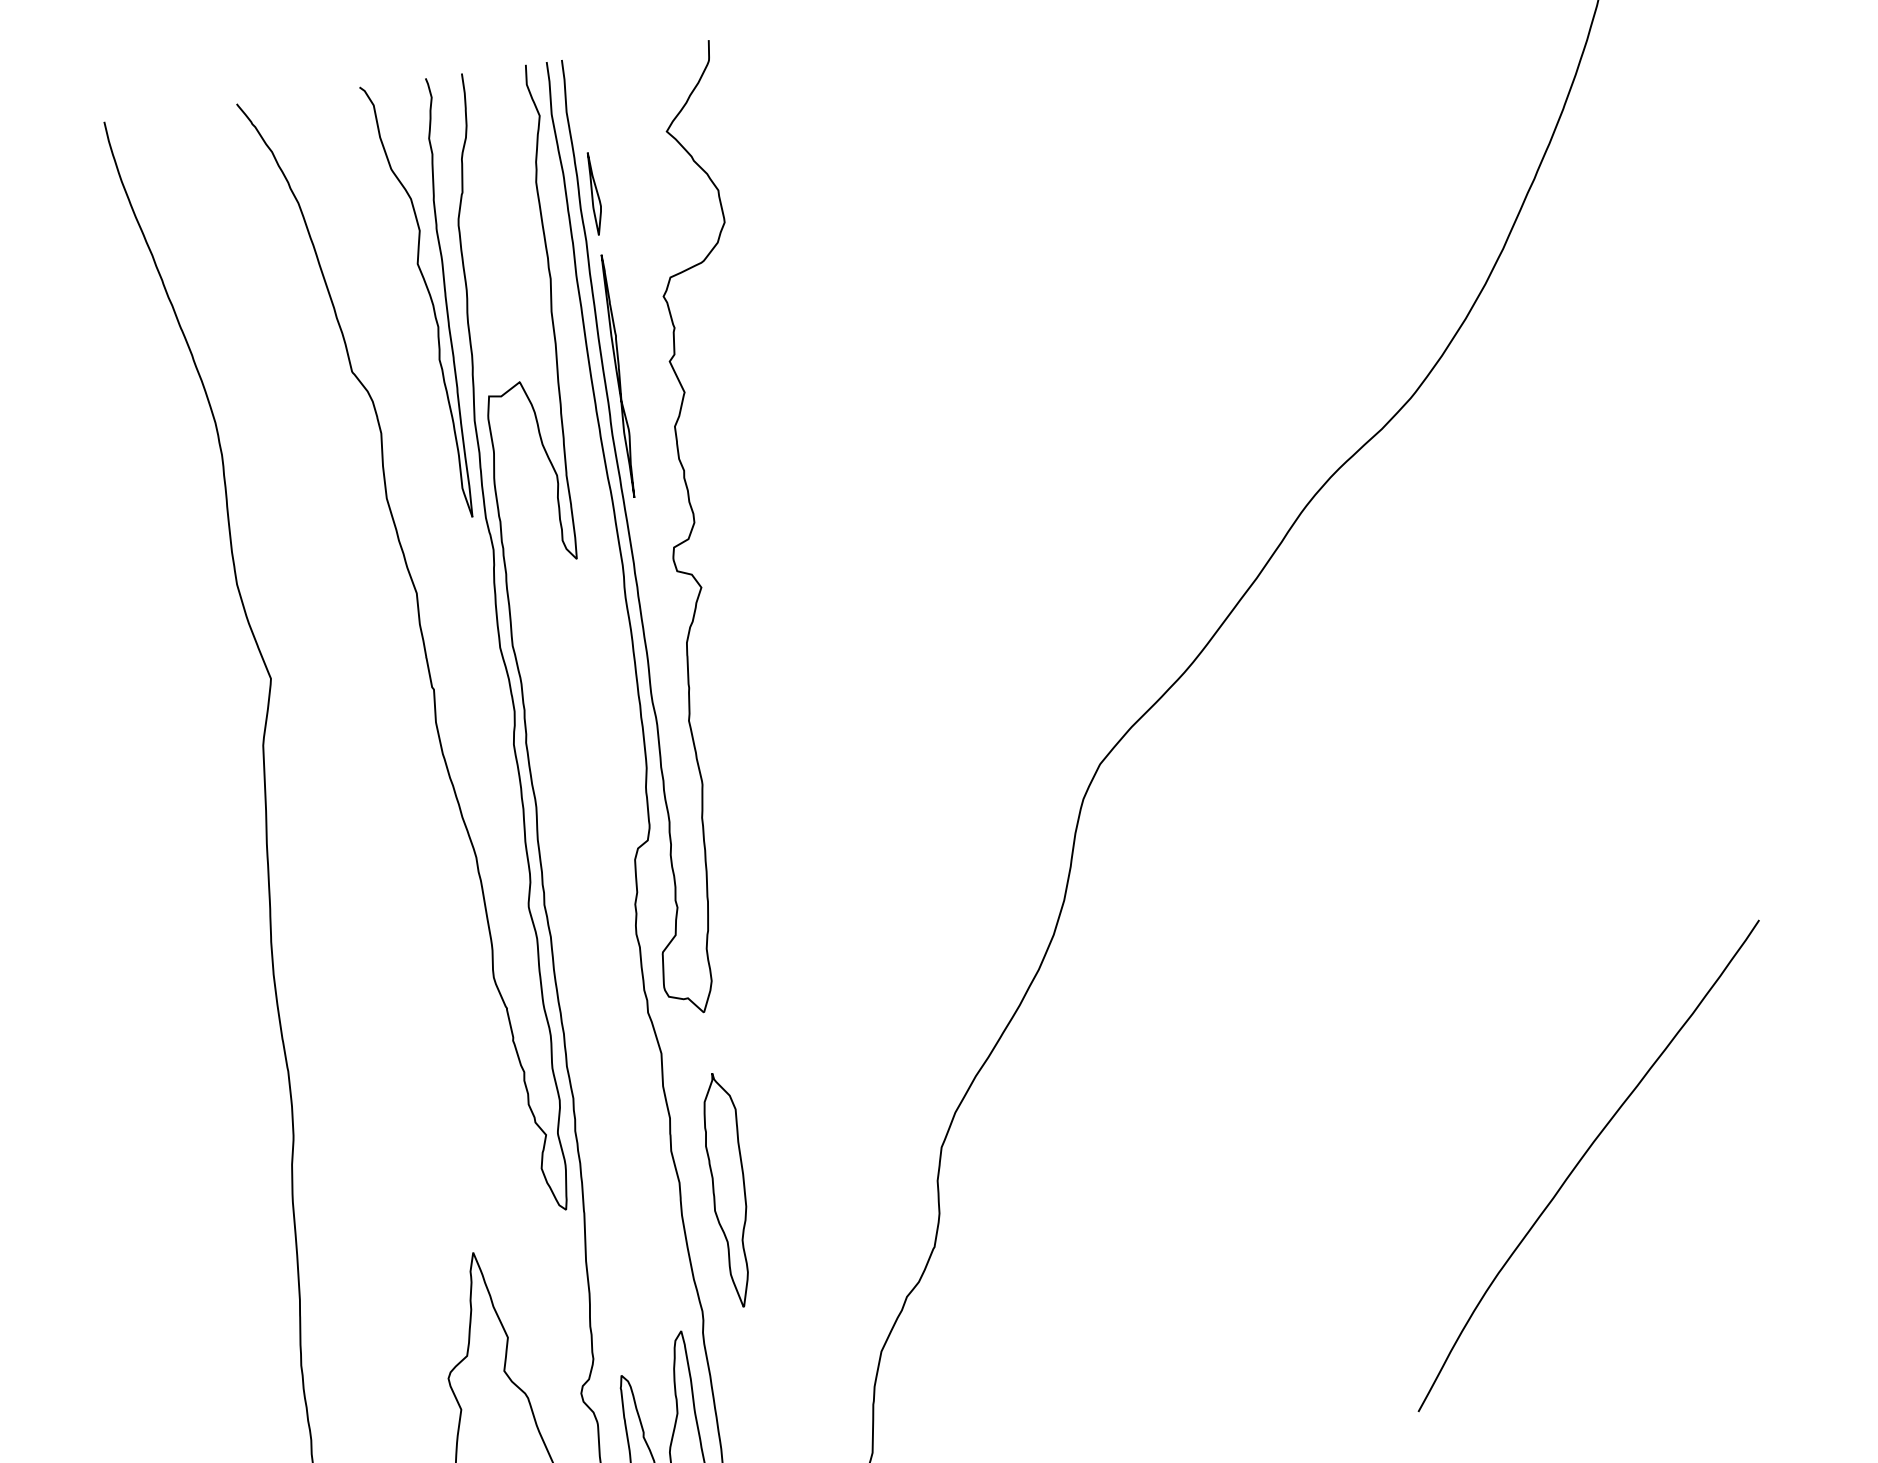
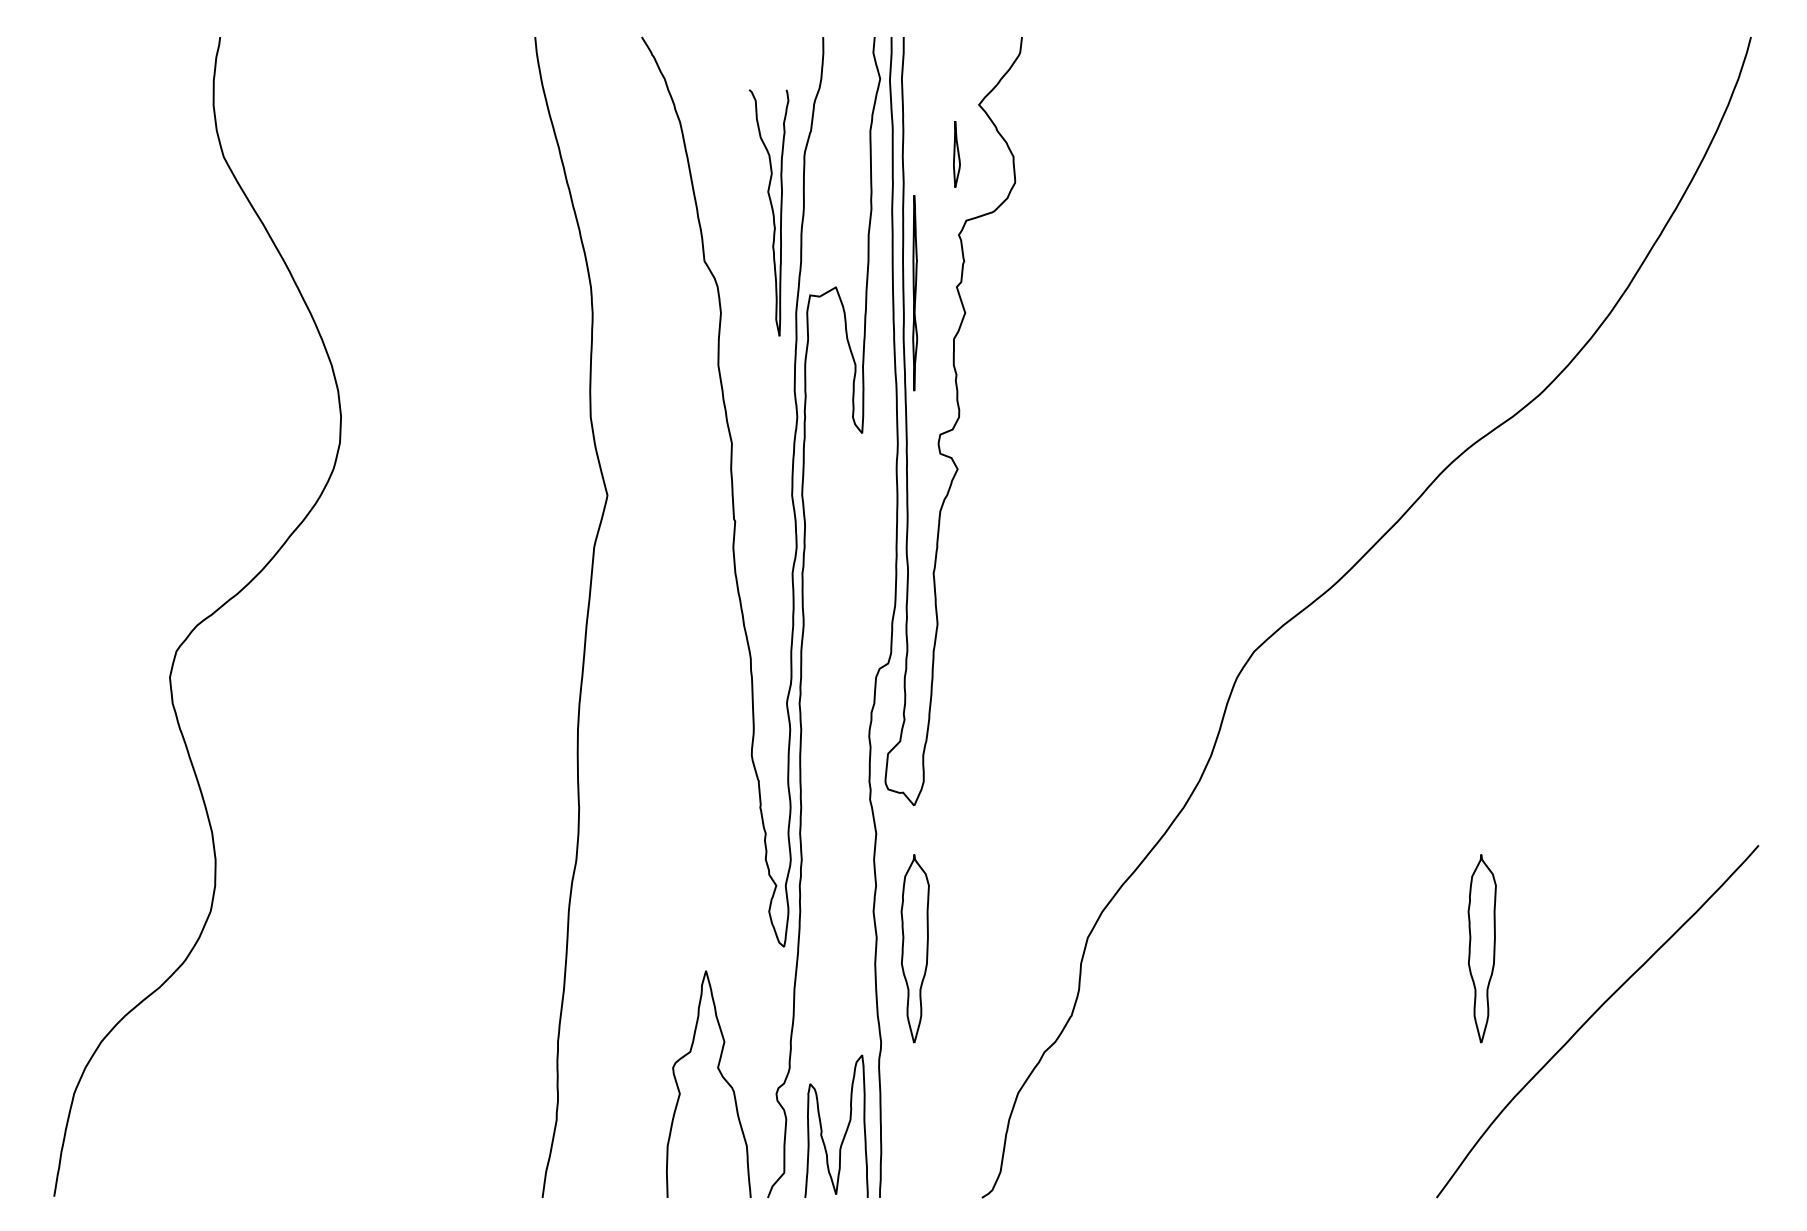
part: (594, 193) -> (956, 154), moved
part: (423, 300) -> (768, 212), size x0.7
part: (1432, 1094) -> (1481, 948), added

